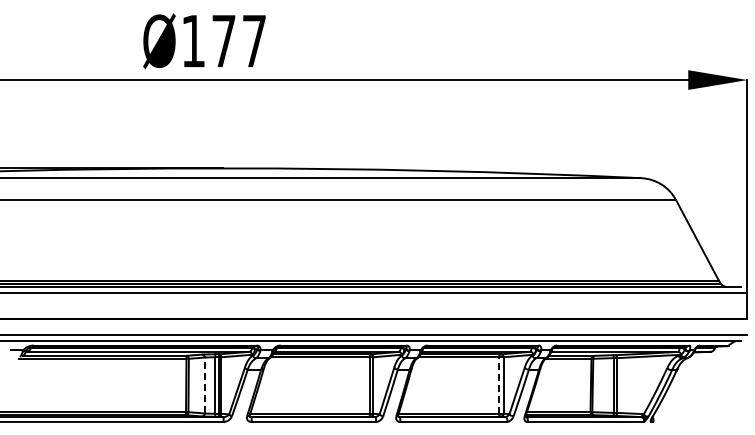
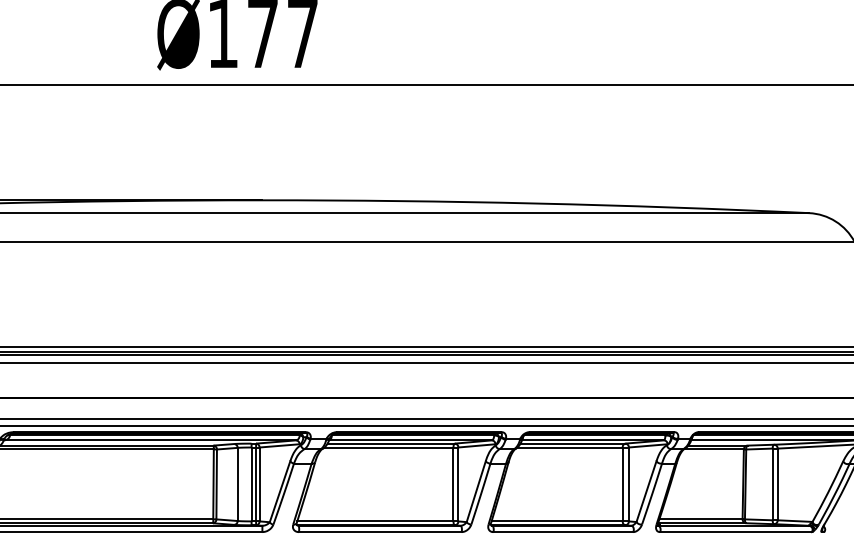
line: (204, 385) -> (237, 484), dashed -> solid
line: (498, 385) -> (622, 484), dashed -> solid

